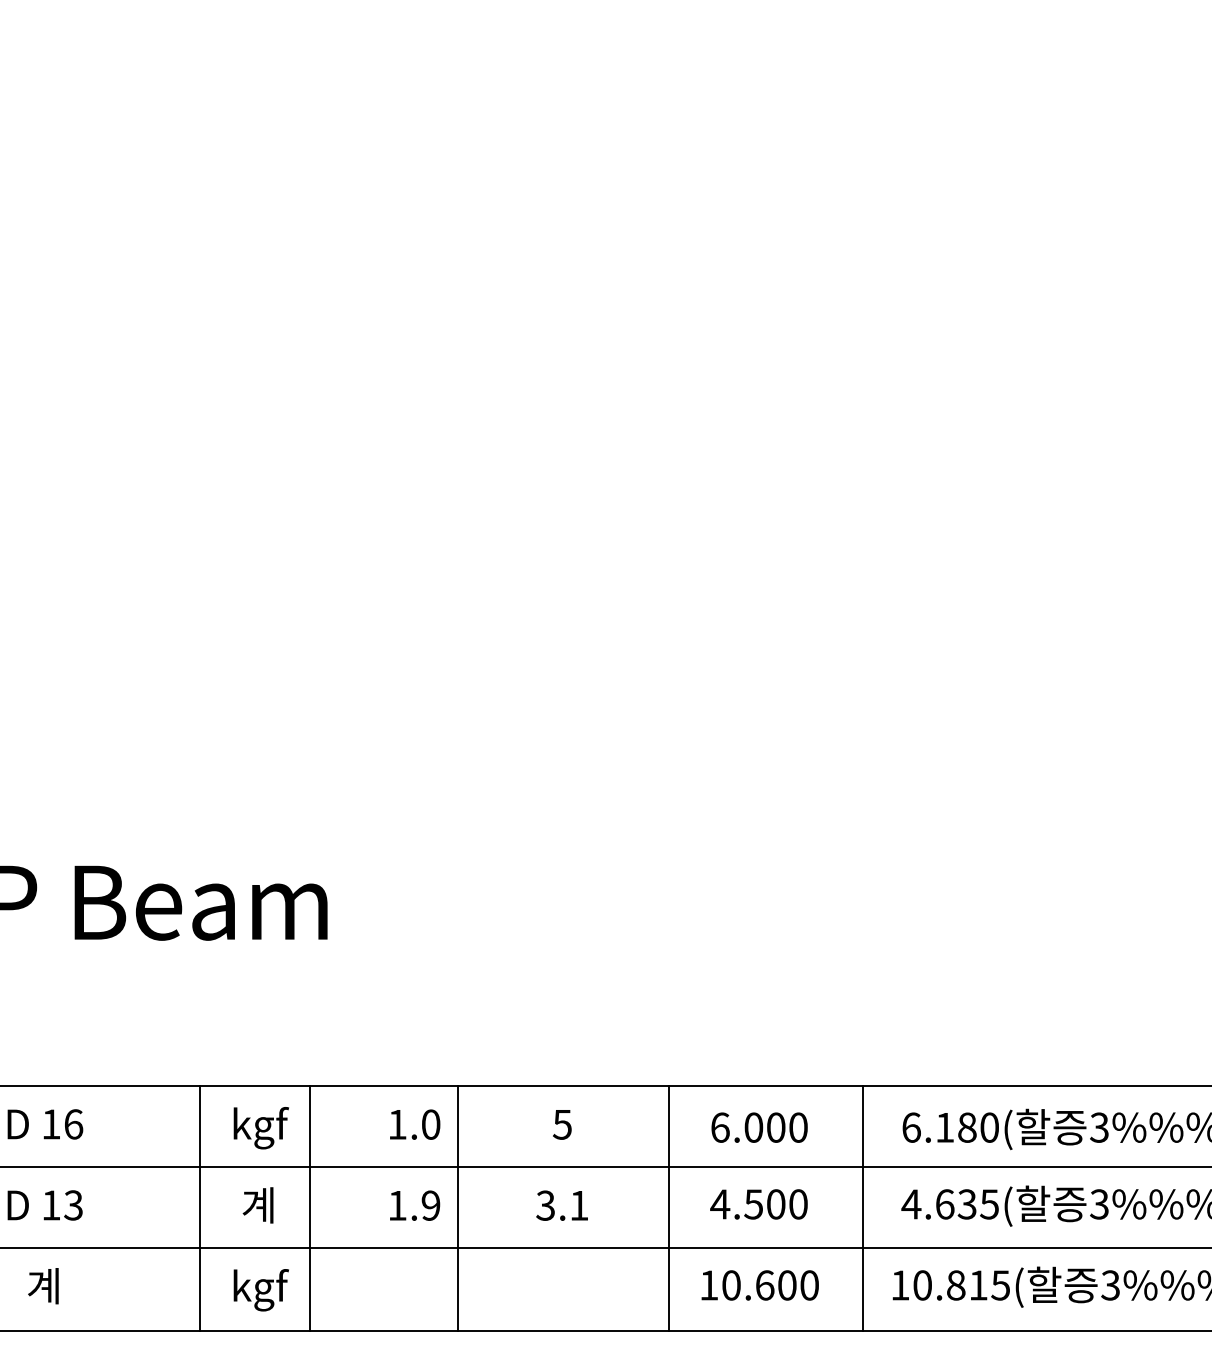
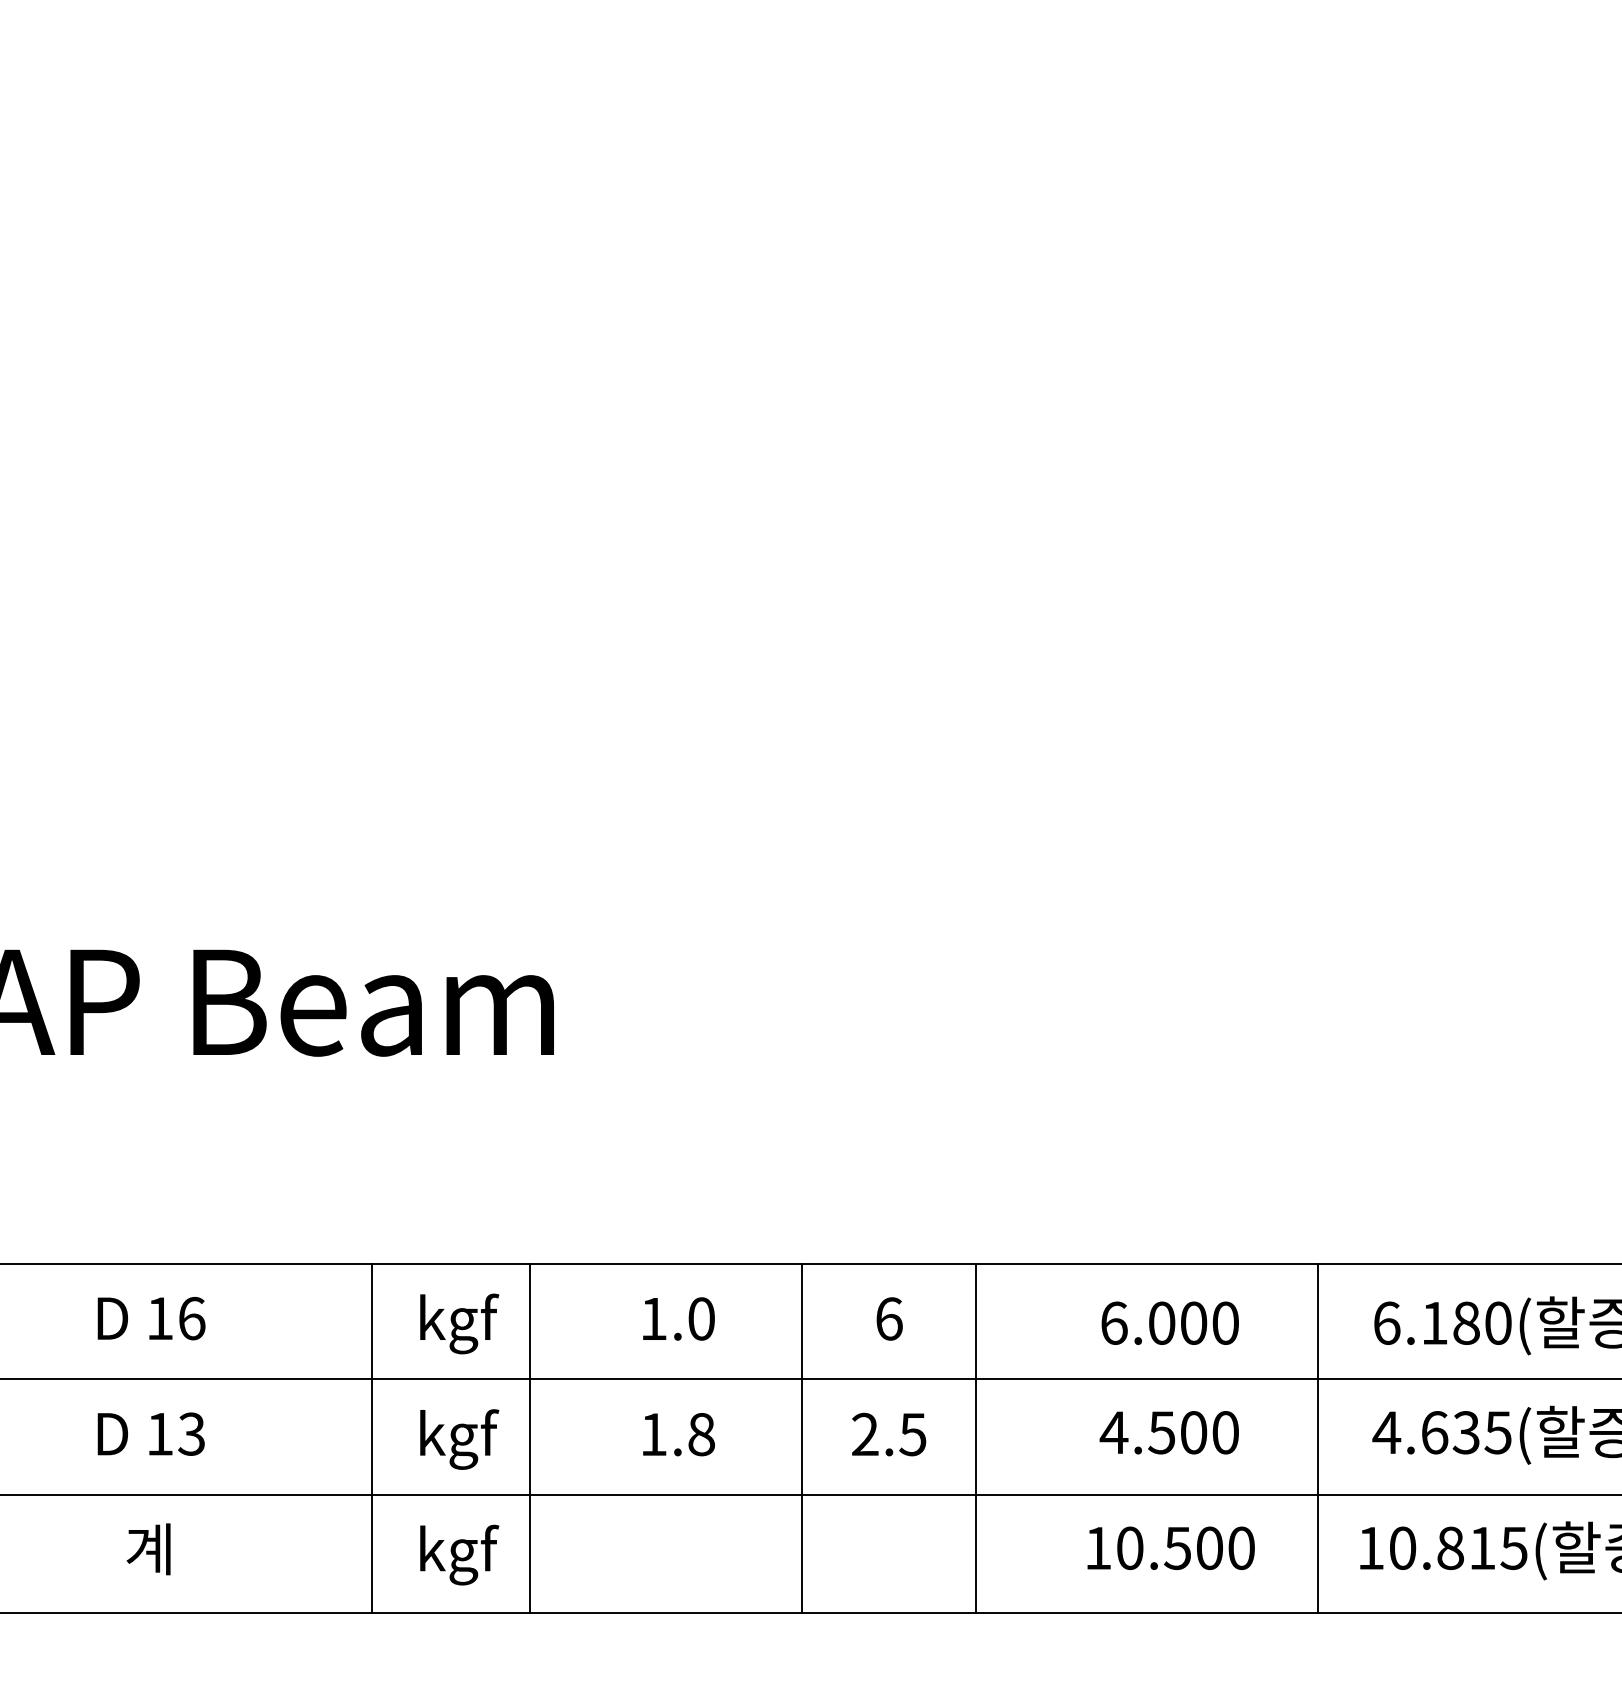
text: (562, 1124) -> (889, 1318), 5 -> 6
text: (430, 1205) -> (700, 1434), 1.9 -> 1.8
text: (562, 1205) -> (889, 1434), 3.1 -> 2.5
text: (261, 1208) -> (459, 1438), 계 -> kgf
line: (458, 1208) -> (802, 1438), moved
line: (669, 1208) -> (976, 1438), moved
text: (764, 1285) -> (1177, 1548), 10.600 -> 10.500

